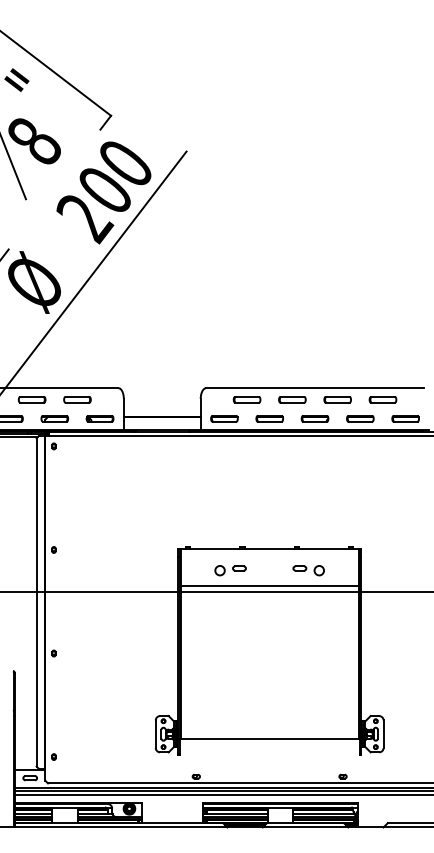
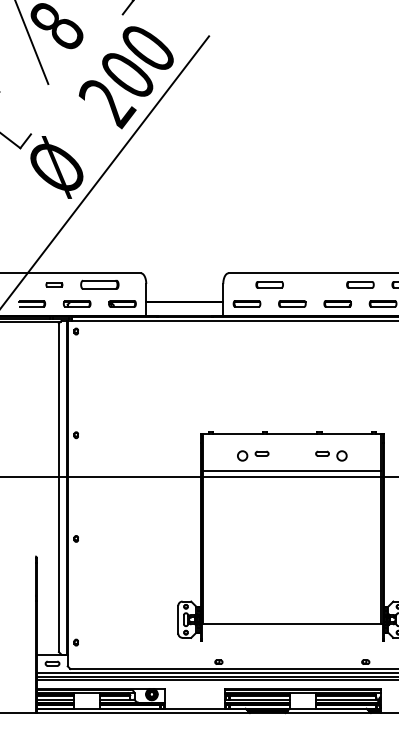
part: (31, 399) -> (53, 284), size x0.6
part: (77, 399) -> (99, 284), size x1.4
part: (292, 399) -> (315, 284), removed

